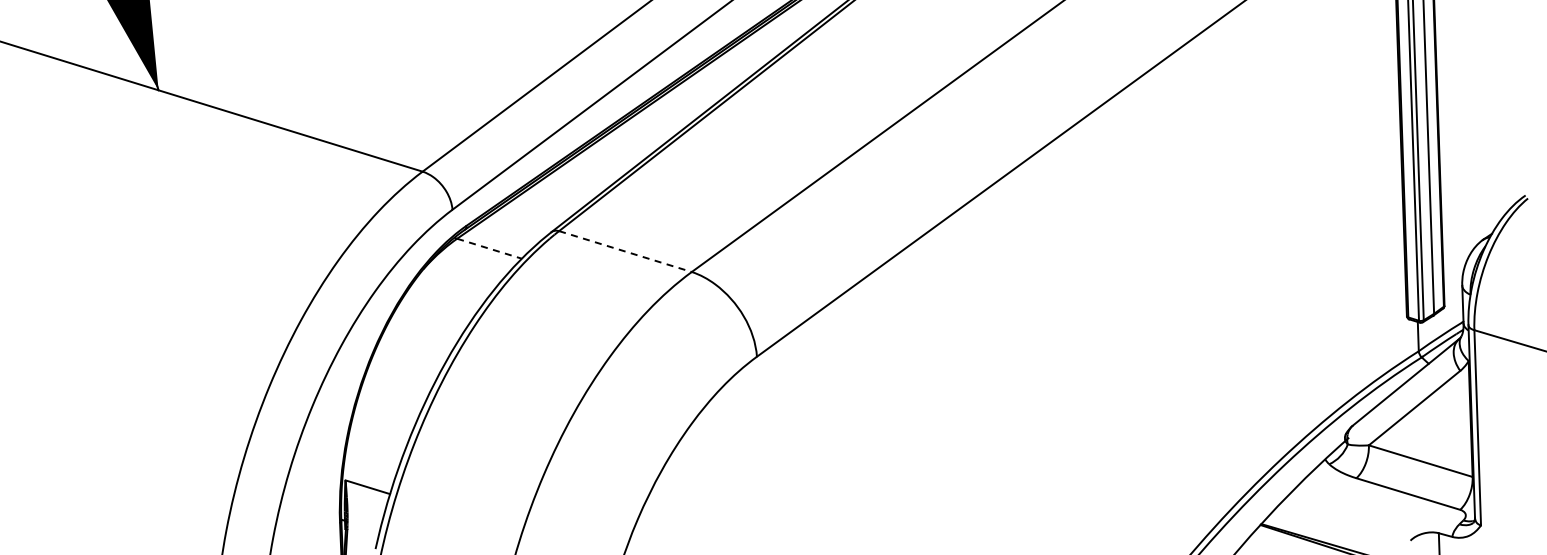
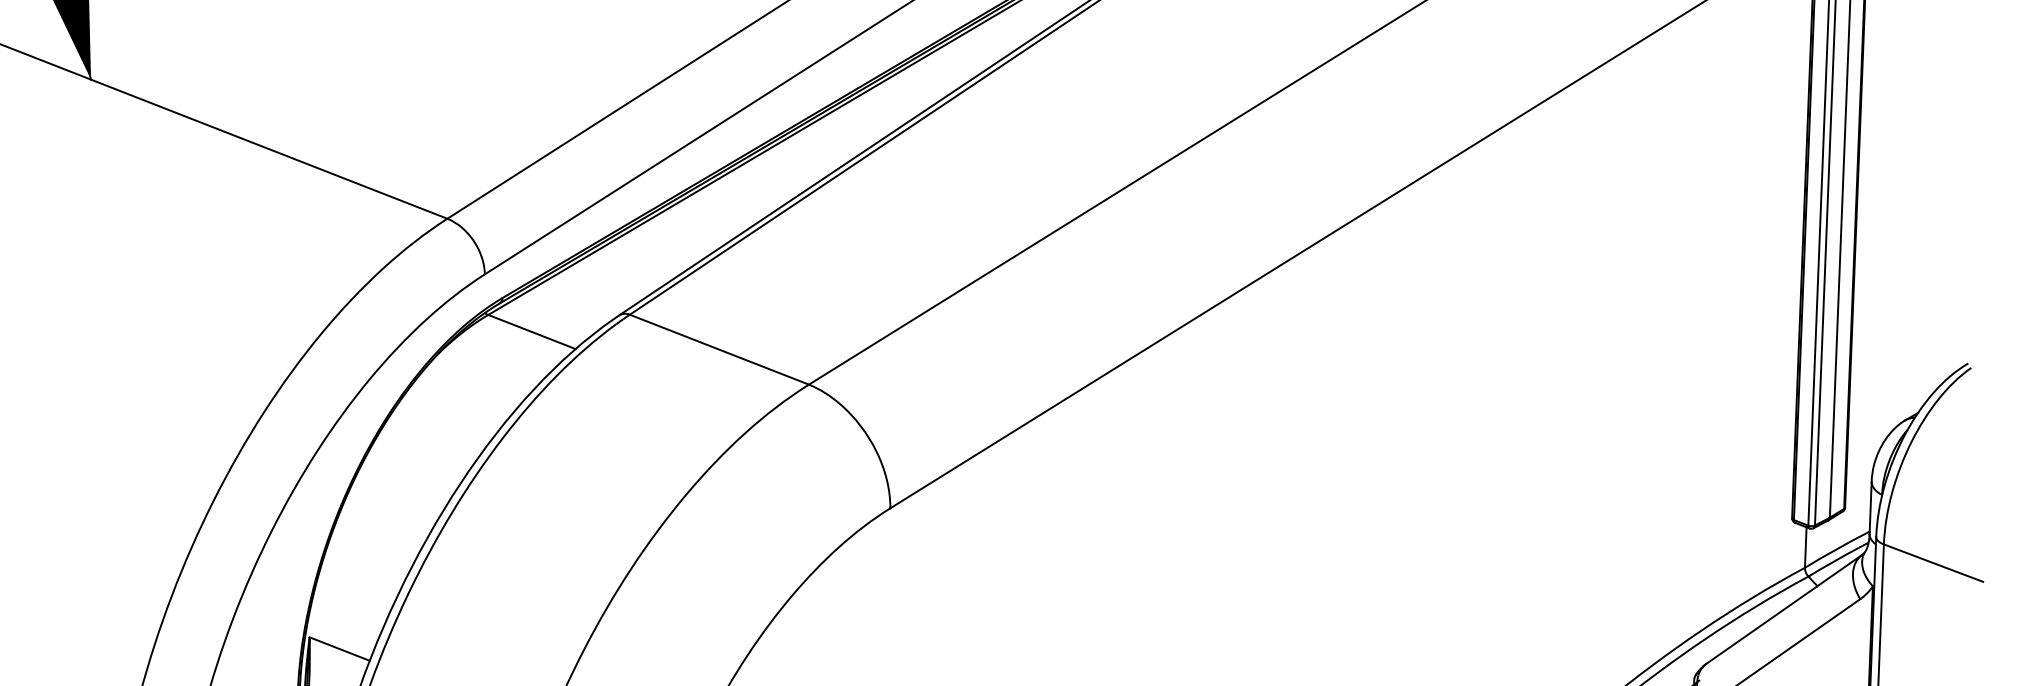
line: (489, 248) -> (531, 331), dashed -> solid
line: (625, 251) -> (719, 349), dashed -> solid

